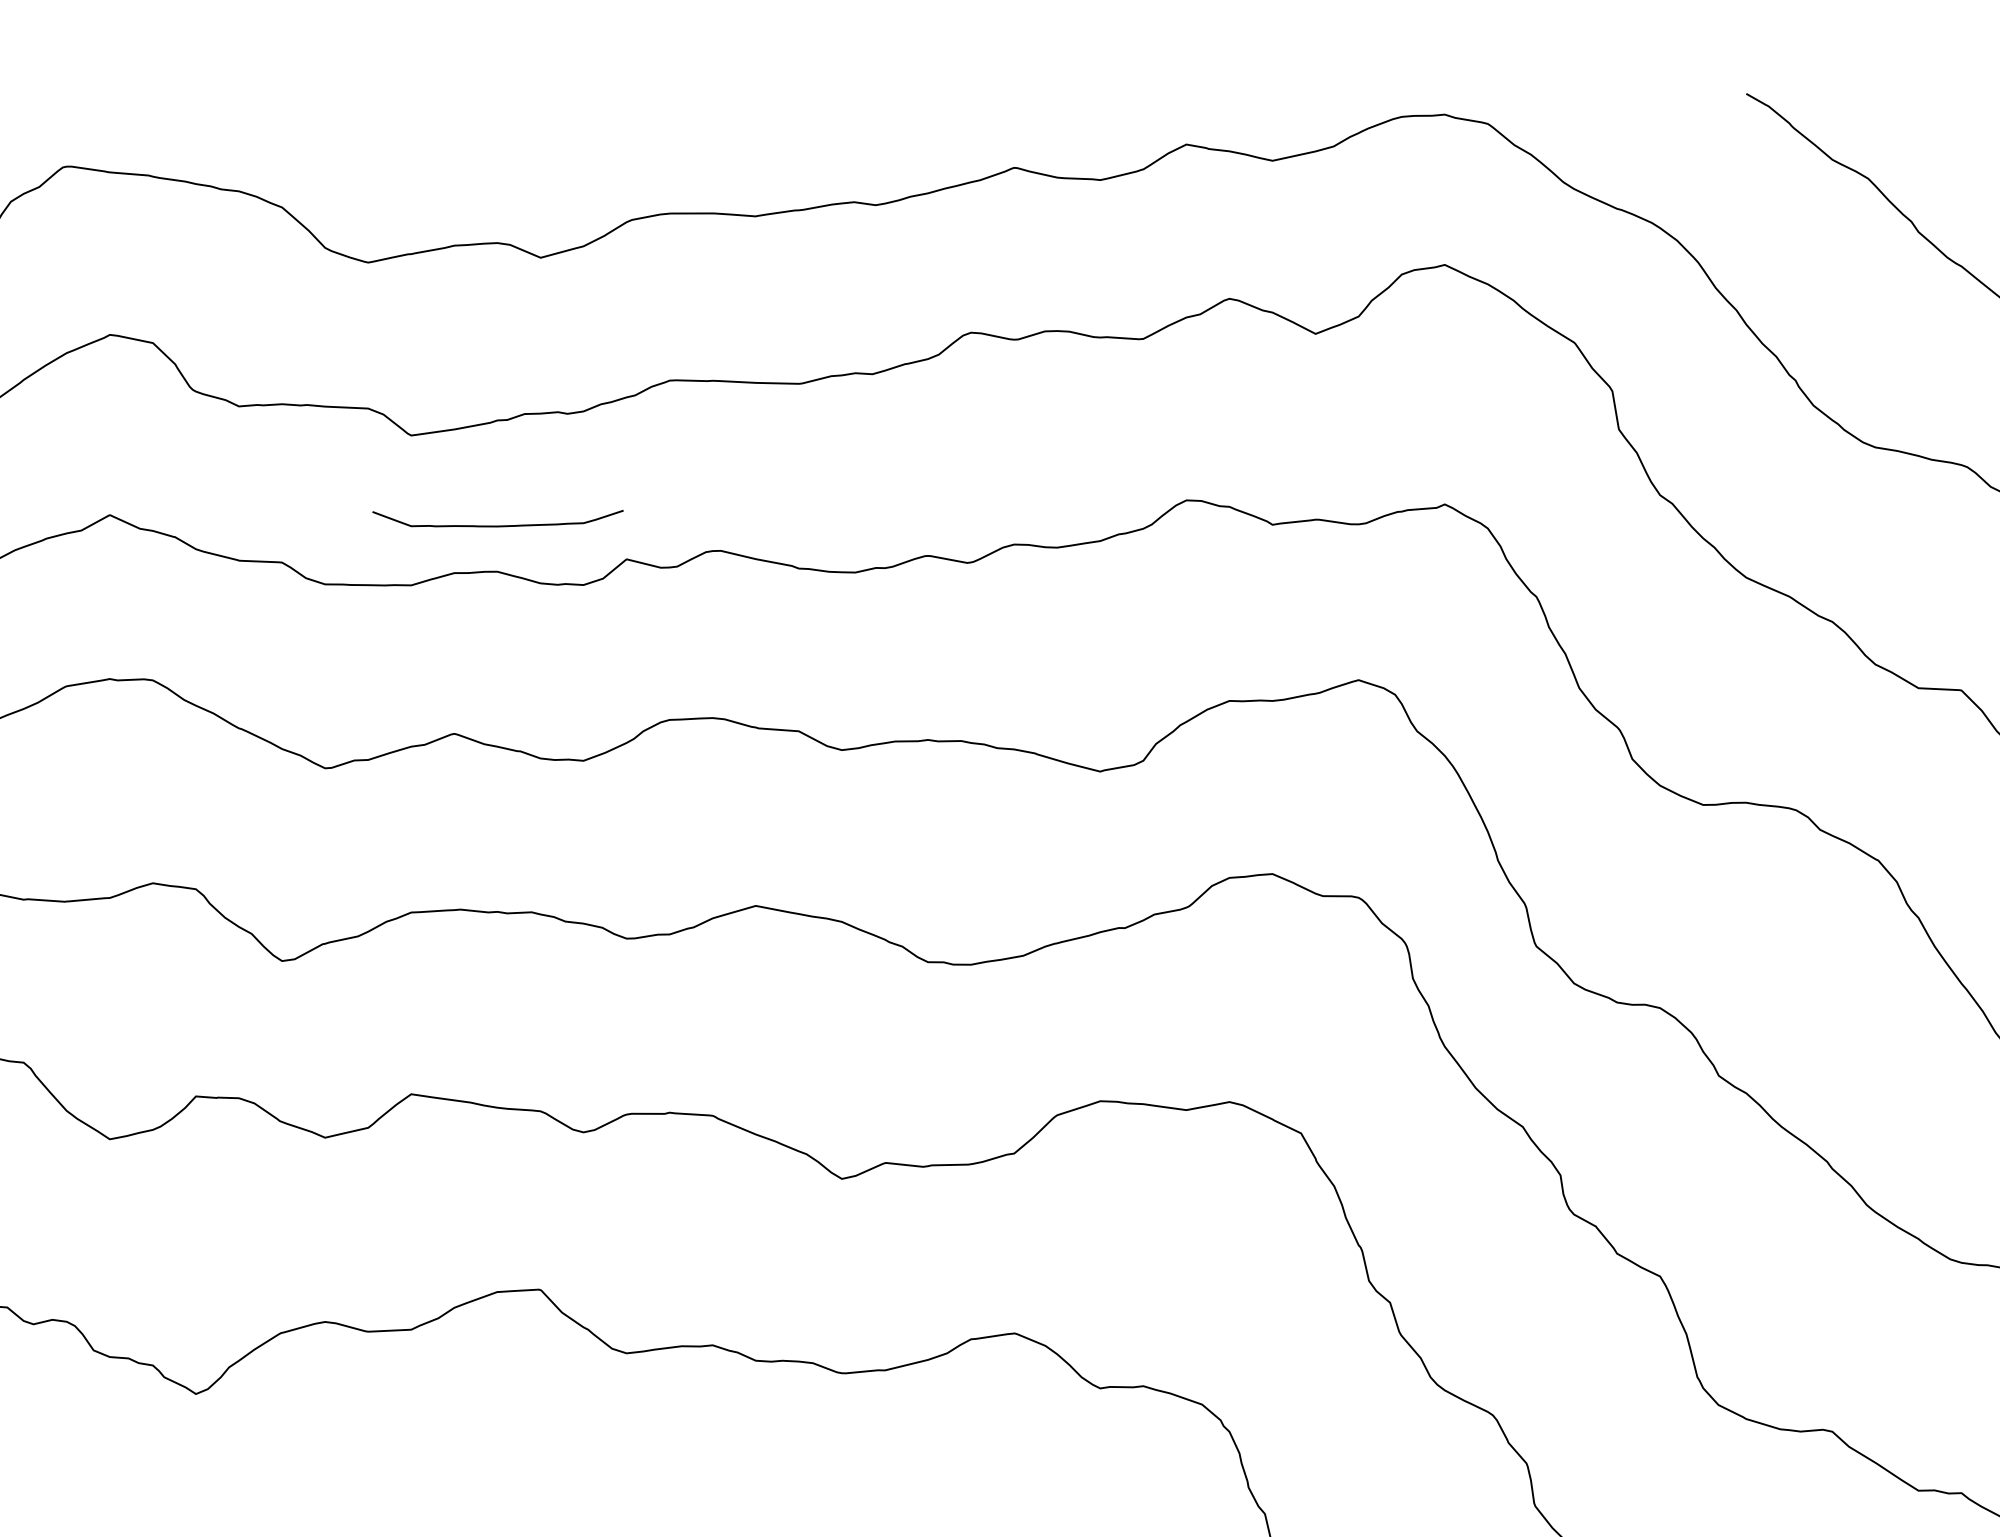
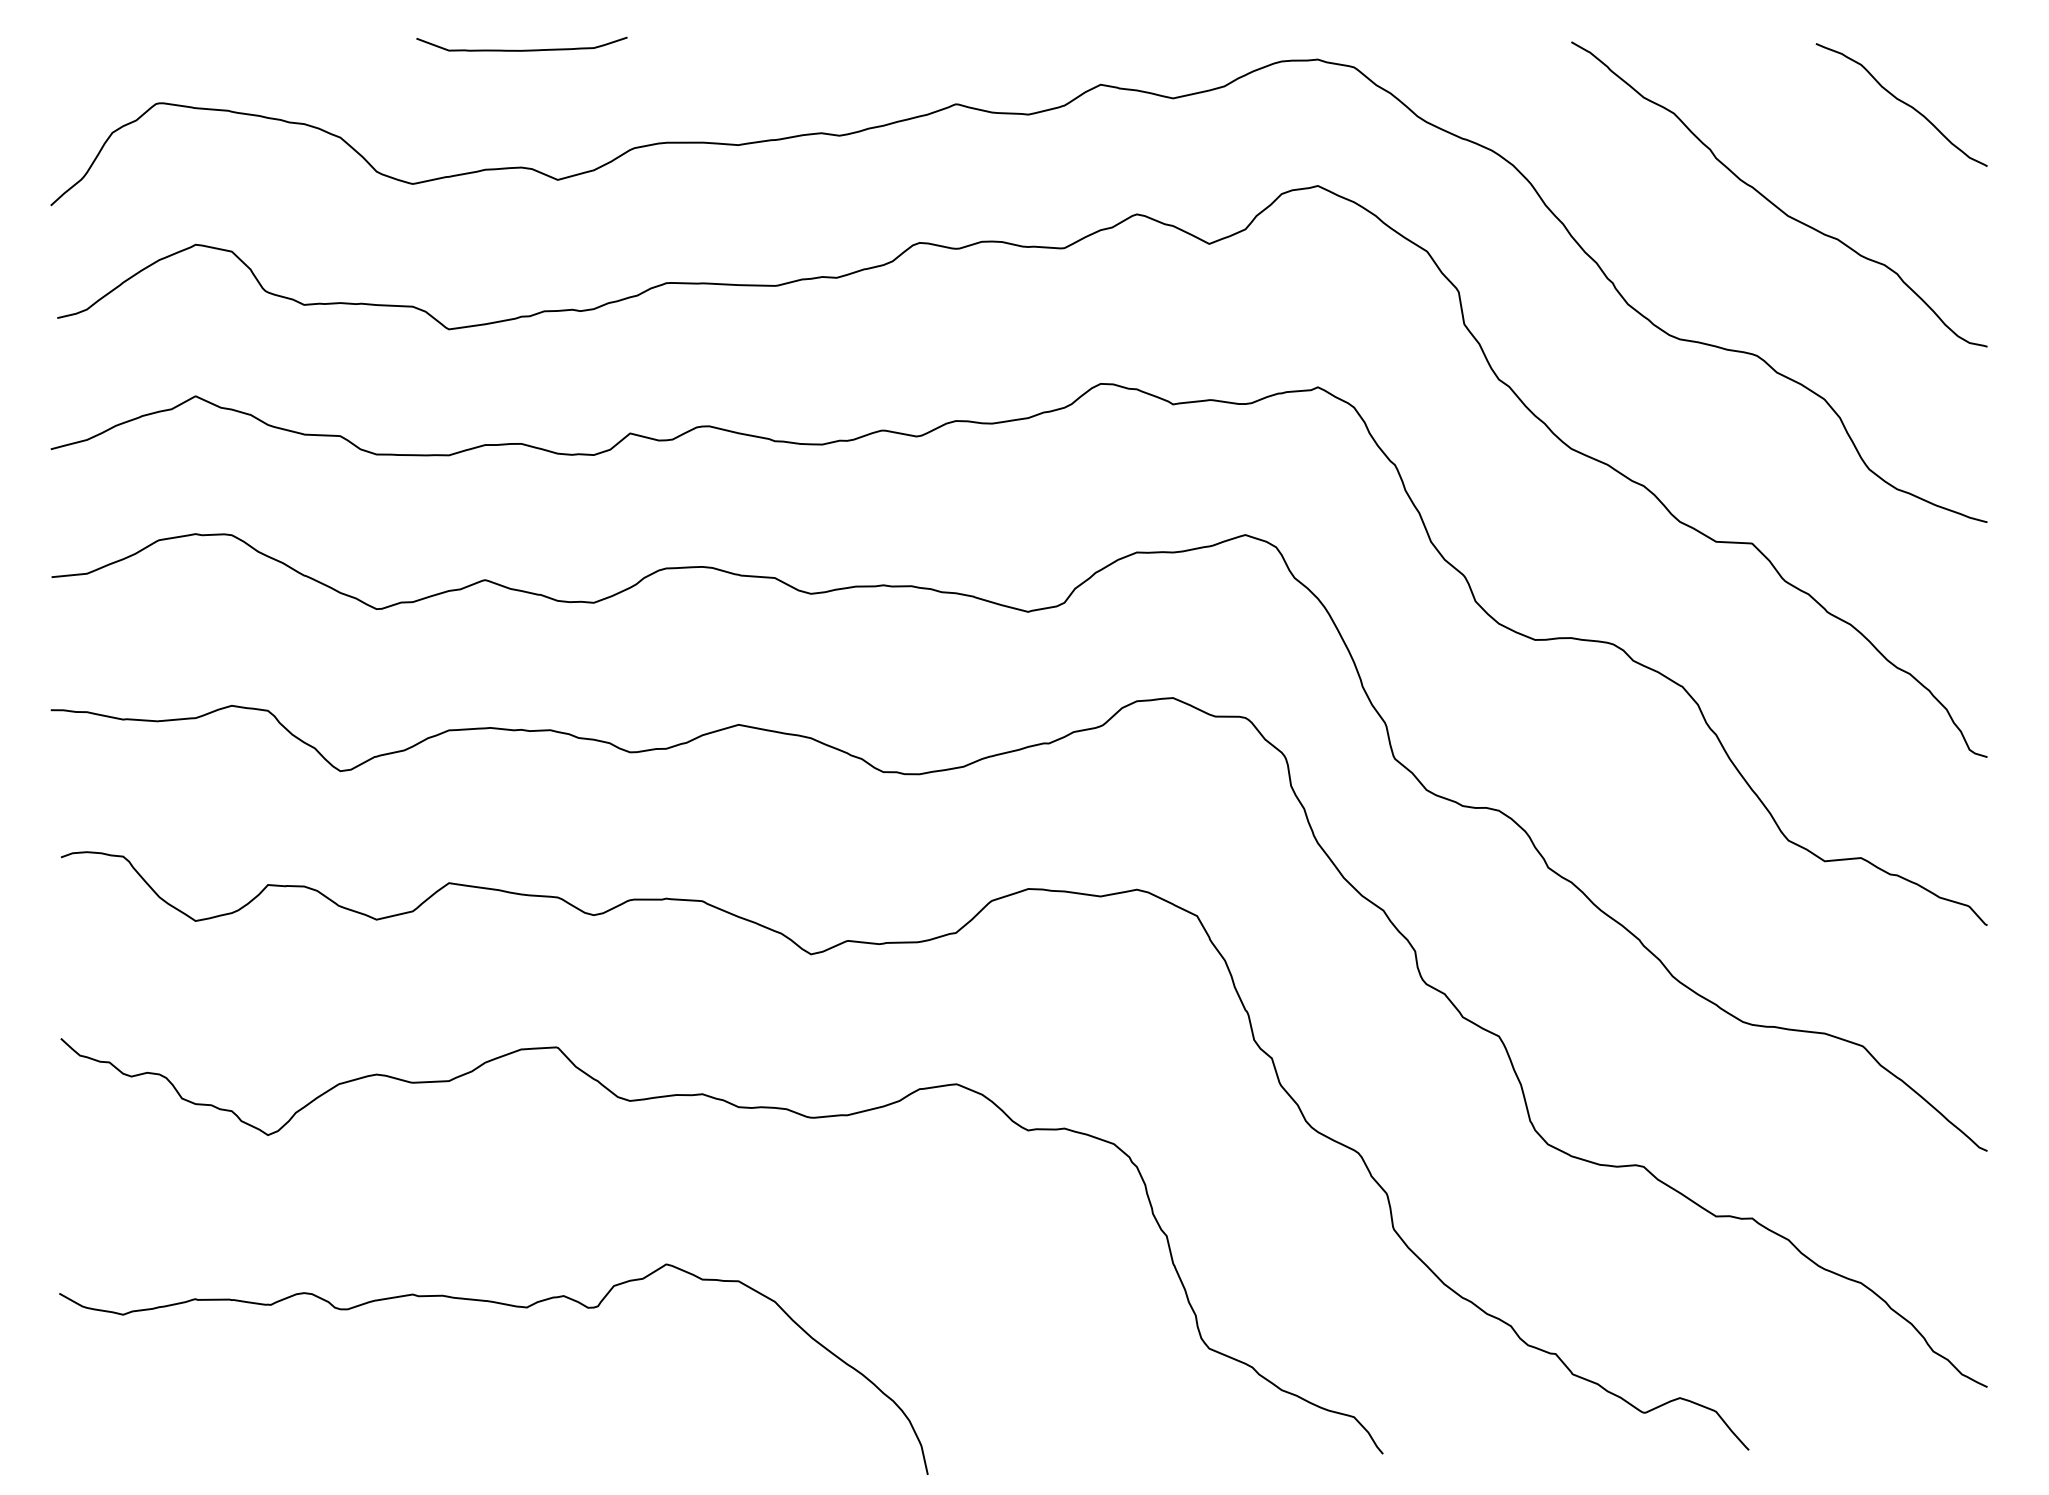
curve: (498, 524) -> (522, 49), moved

